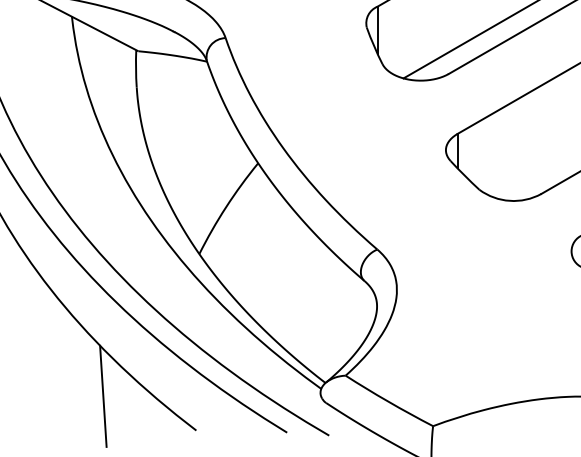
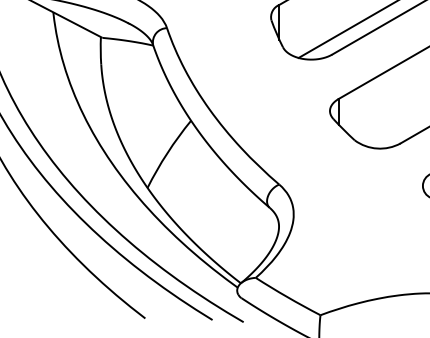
line: (103, 395) -> (76, 292), removed

